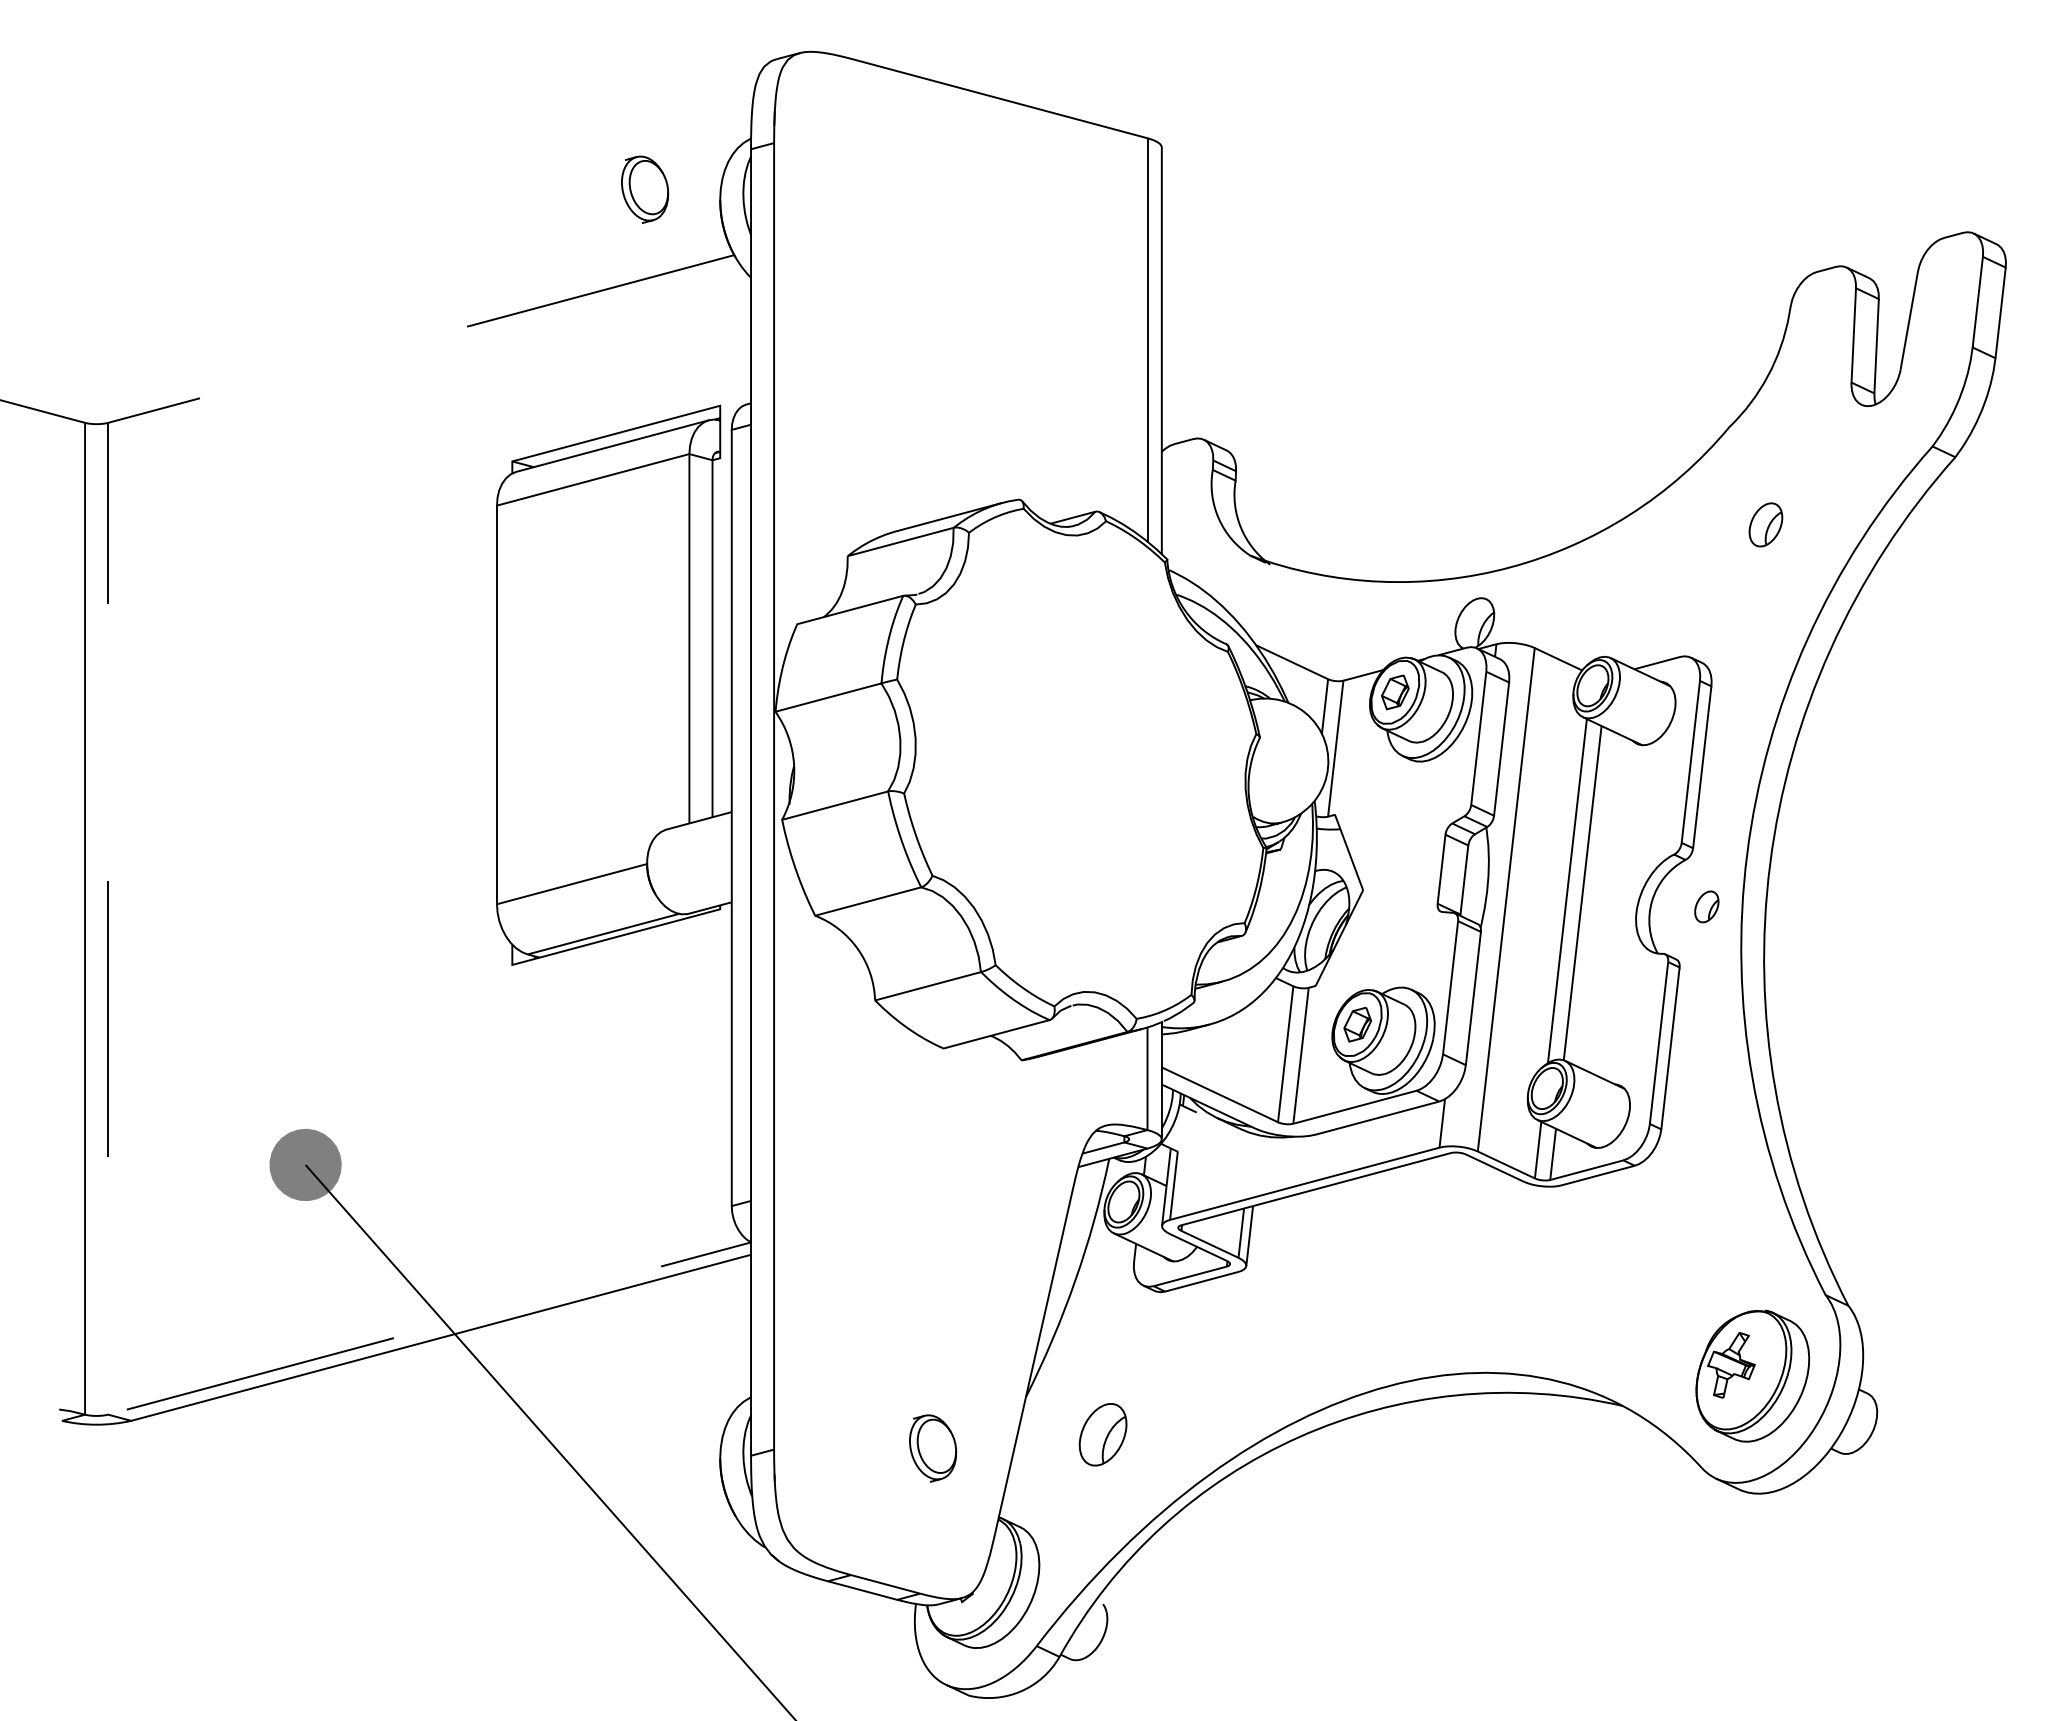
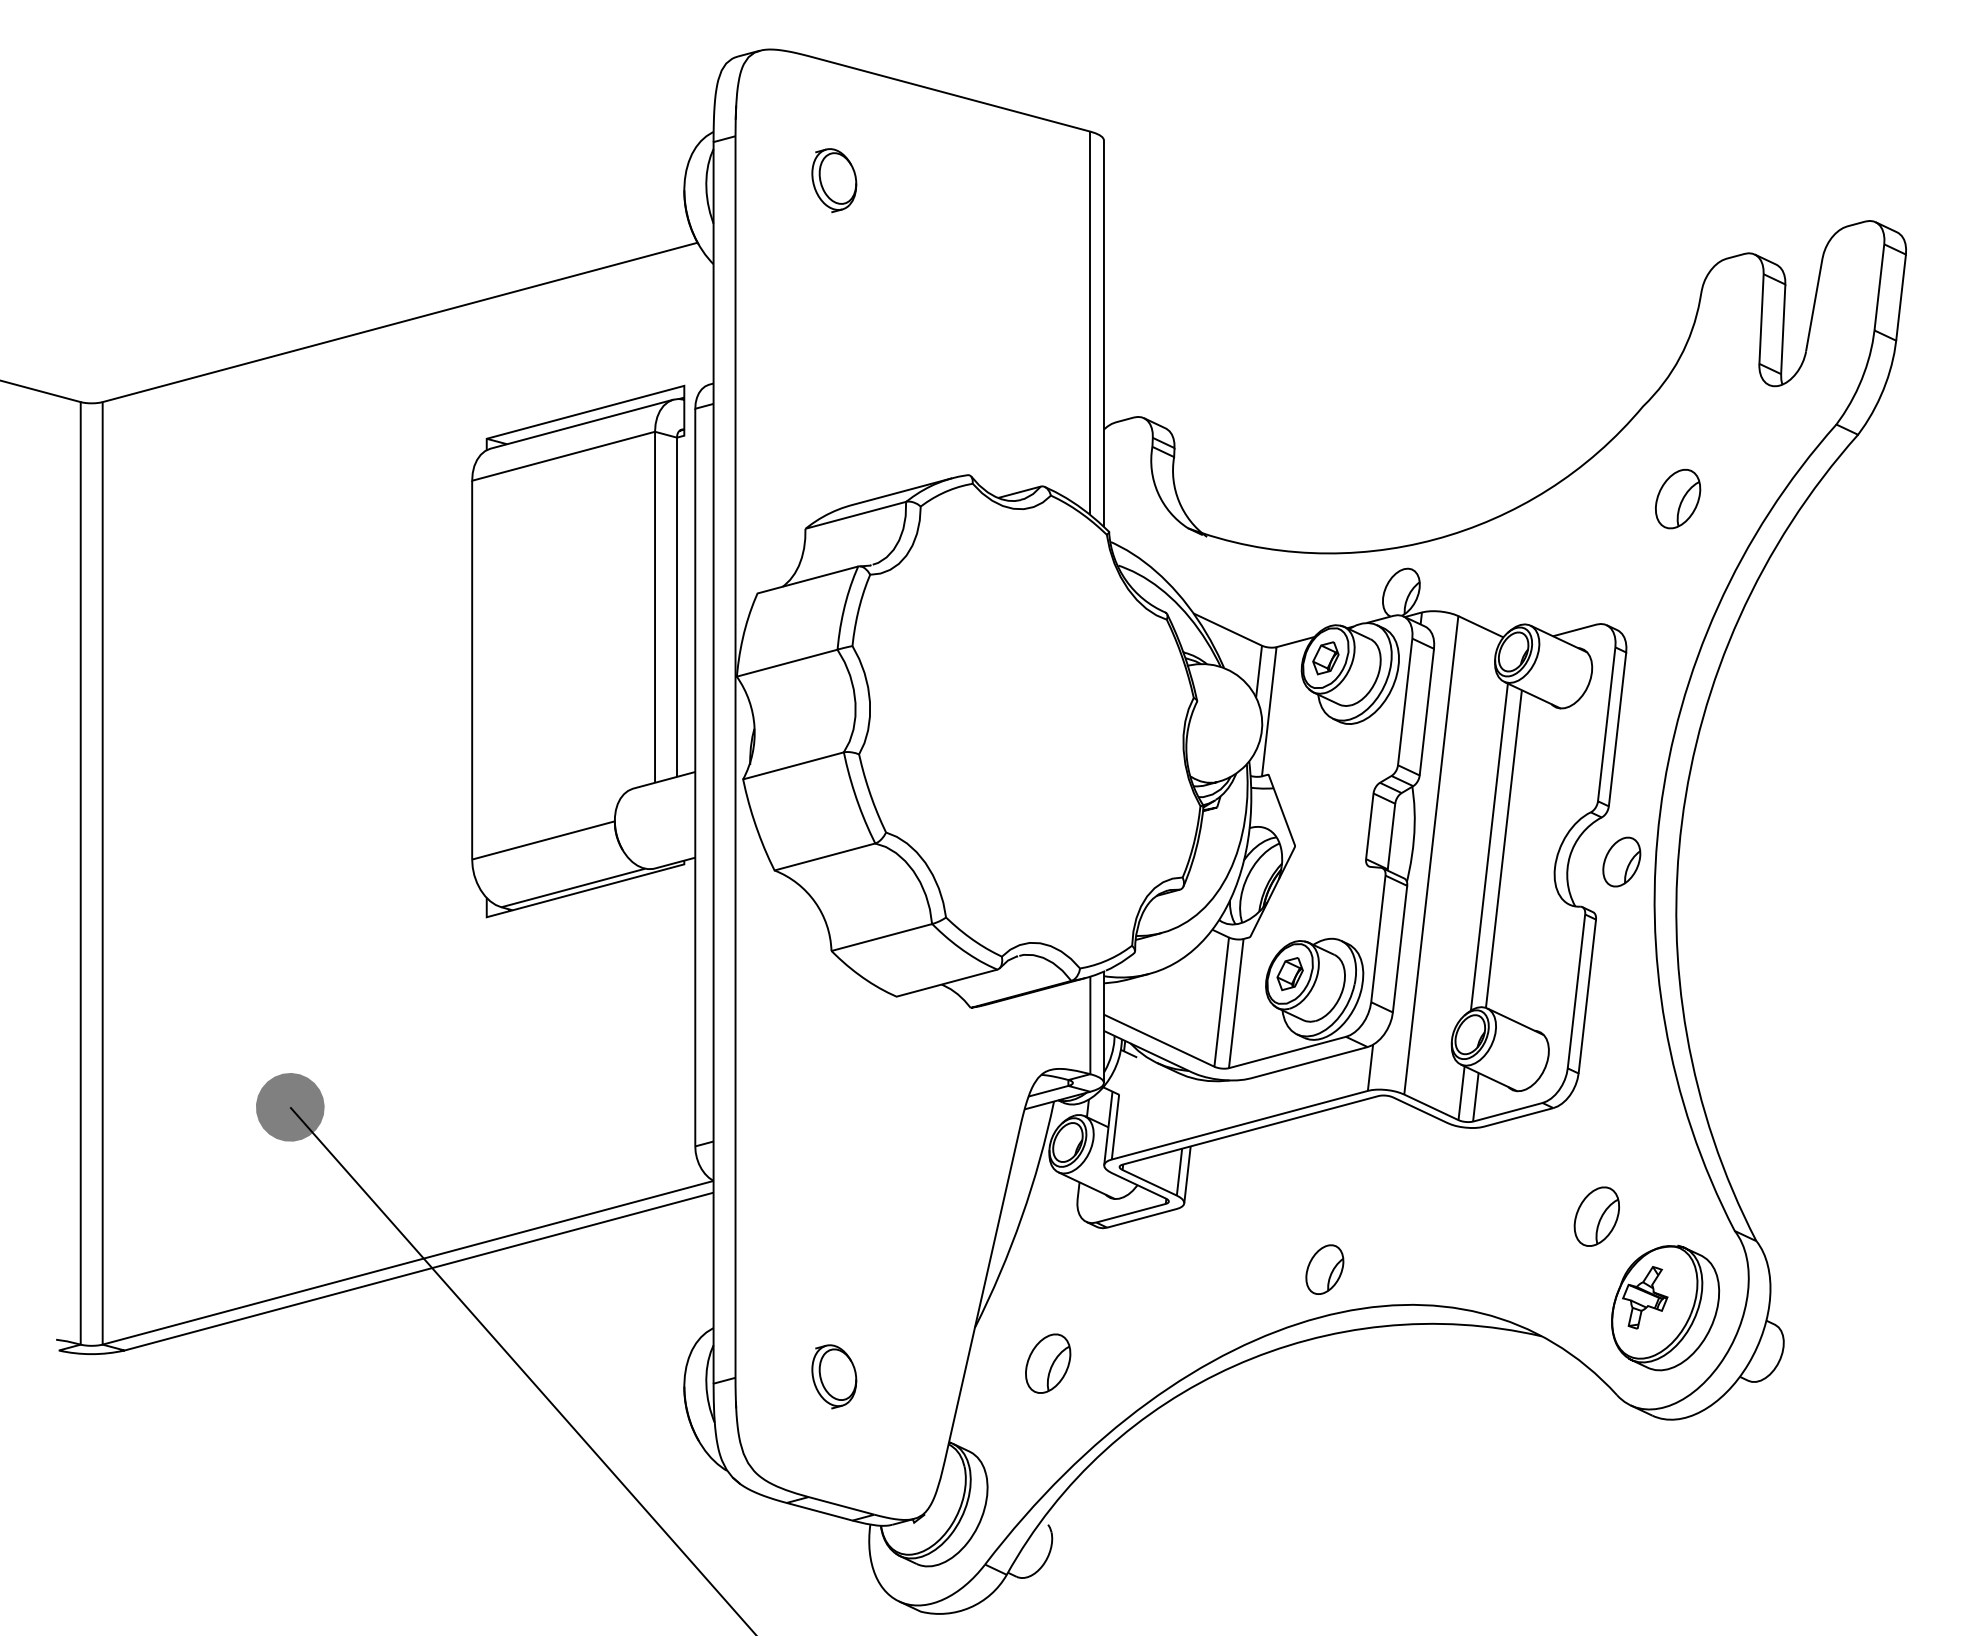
part: (645, 189) -> (834, 180), moved
part: (1765, 524) -> (1677, 498), size x1.43
part: (1706, 906) -> (1621, 861), size x1.67
line: (108, 927) -> (102, 881), dashed -> solid
part: (1680, 1279) -> (1596, 1216), added
part: (1393, 1335) -> (1324, 1269), added
part: (933, 1448) -> (834, 1376), moved

